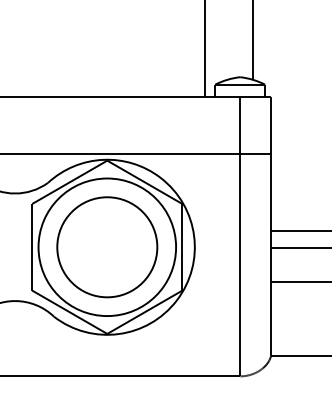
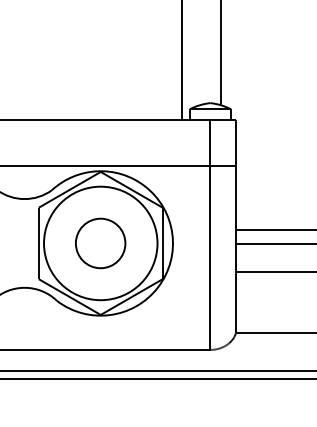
part: (106, 247) -> (100, 243), size x0.6

